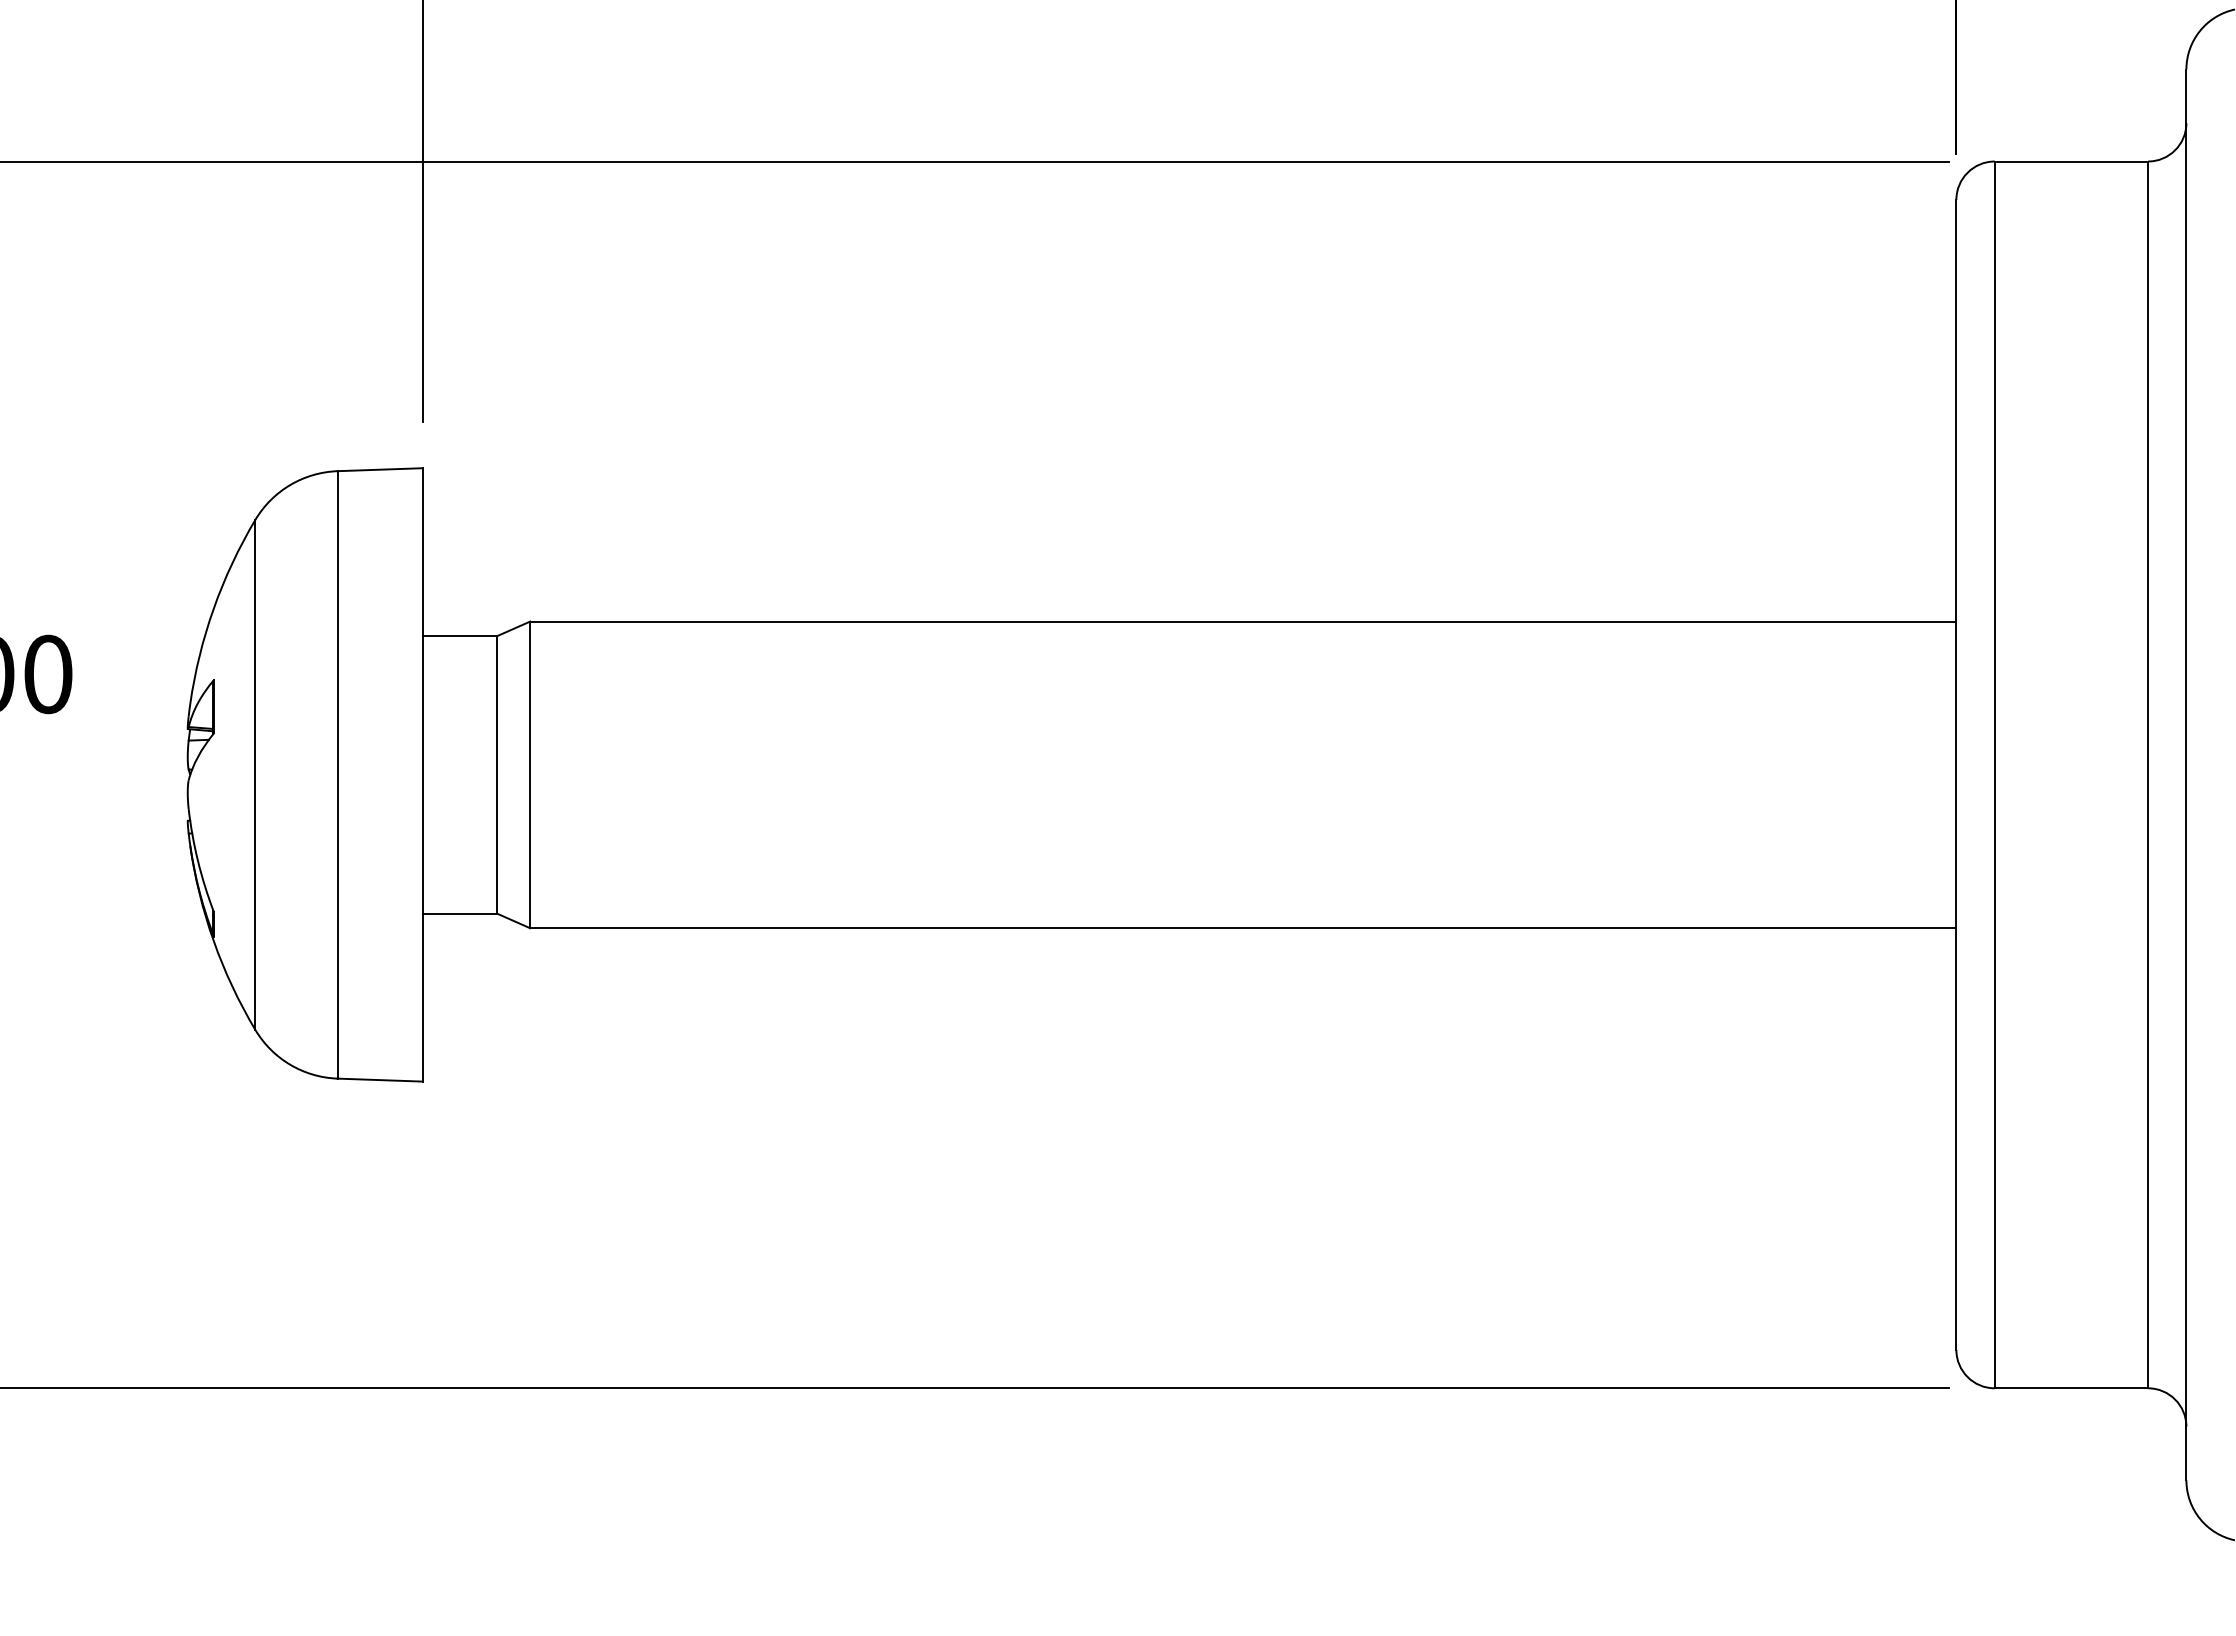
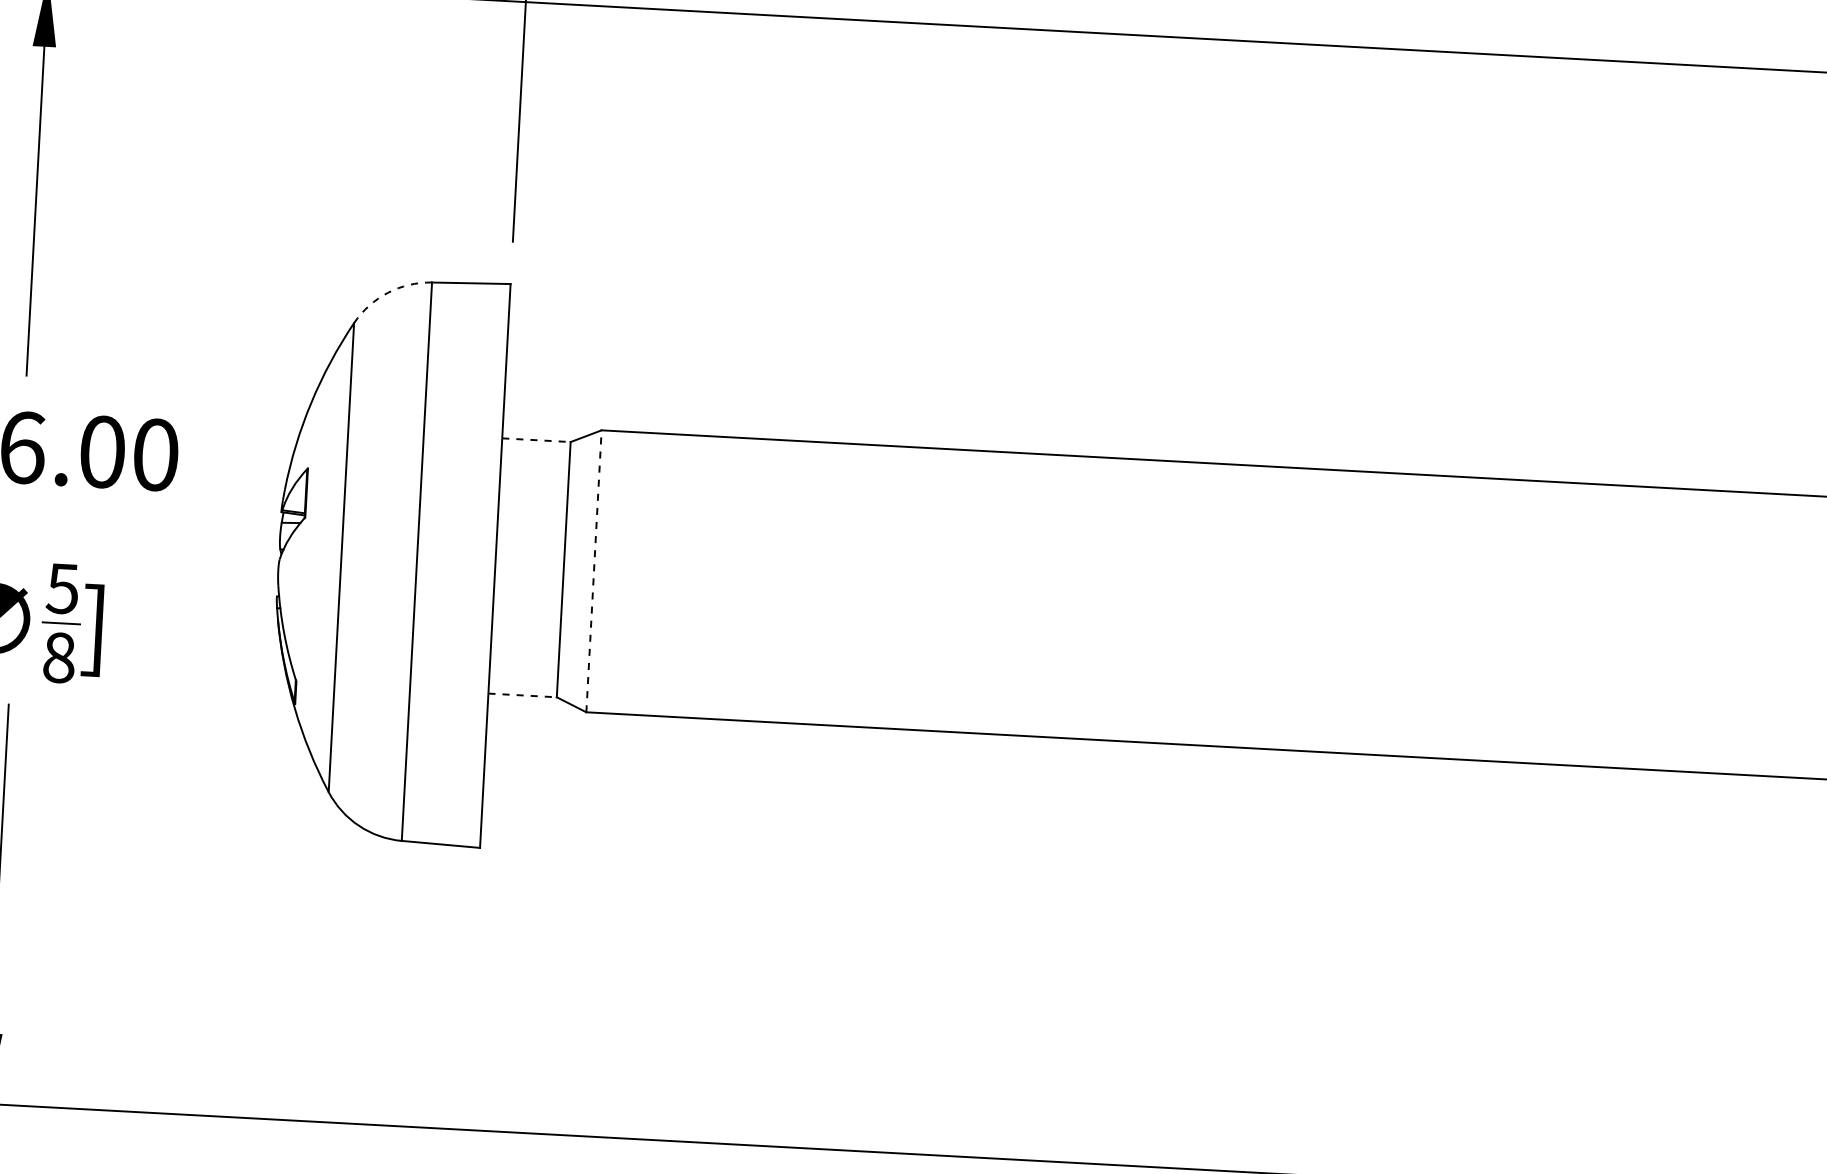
arc: (290, 485) -> (388, 293), solid -> dashed
line: (460, 636) -> (536, 440), solid -> dashed
line: (530, 774) -> (594, 570), solid -> dashed
line: (460, 913) -> (522, 695), solid -> dashed

